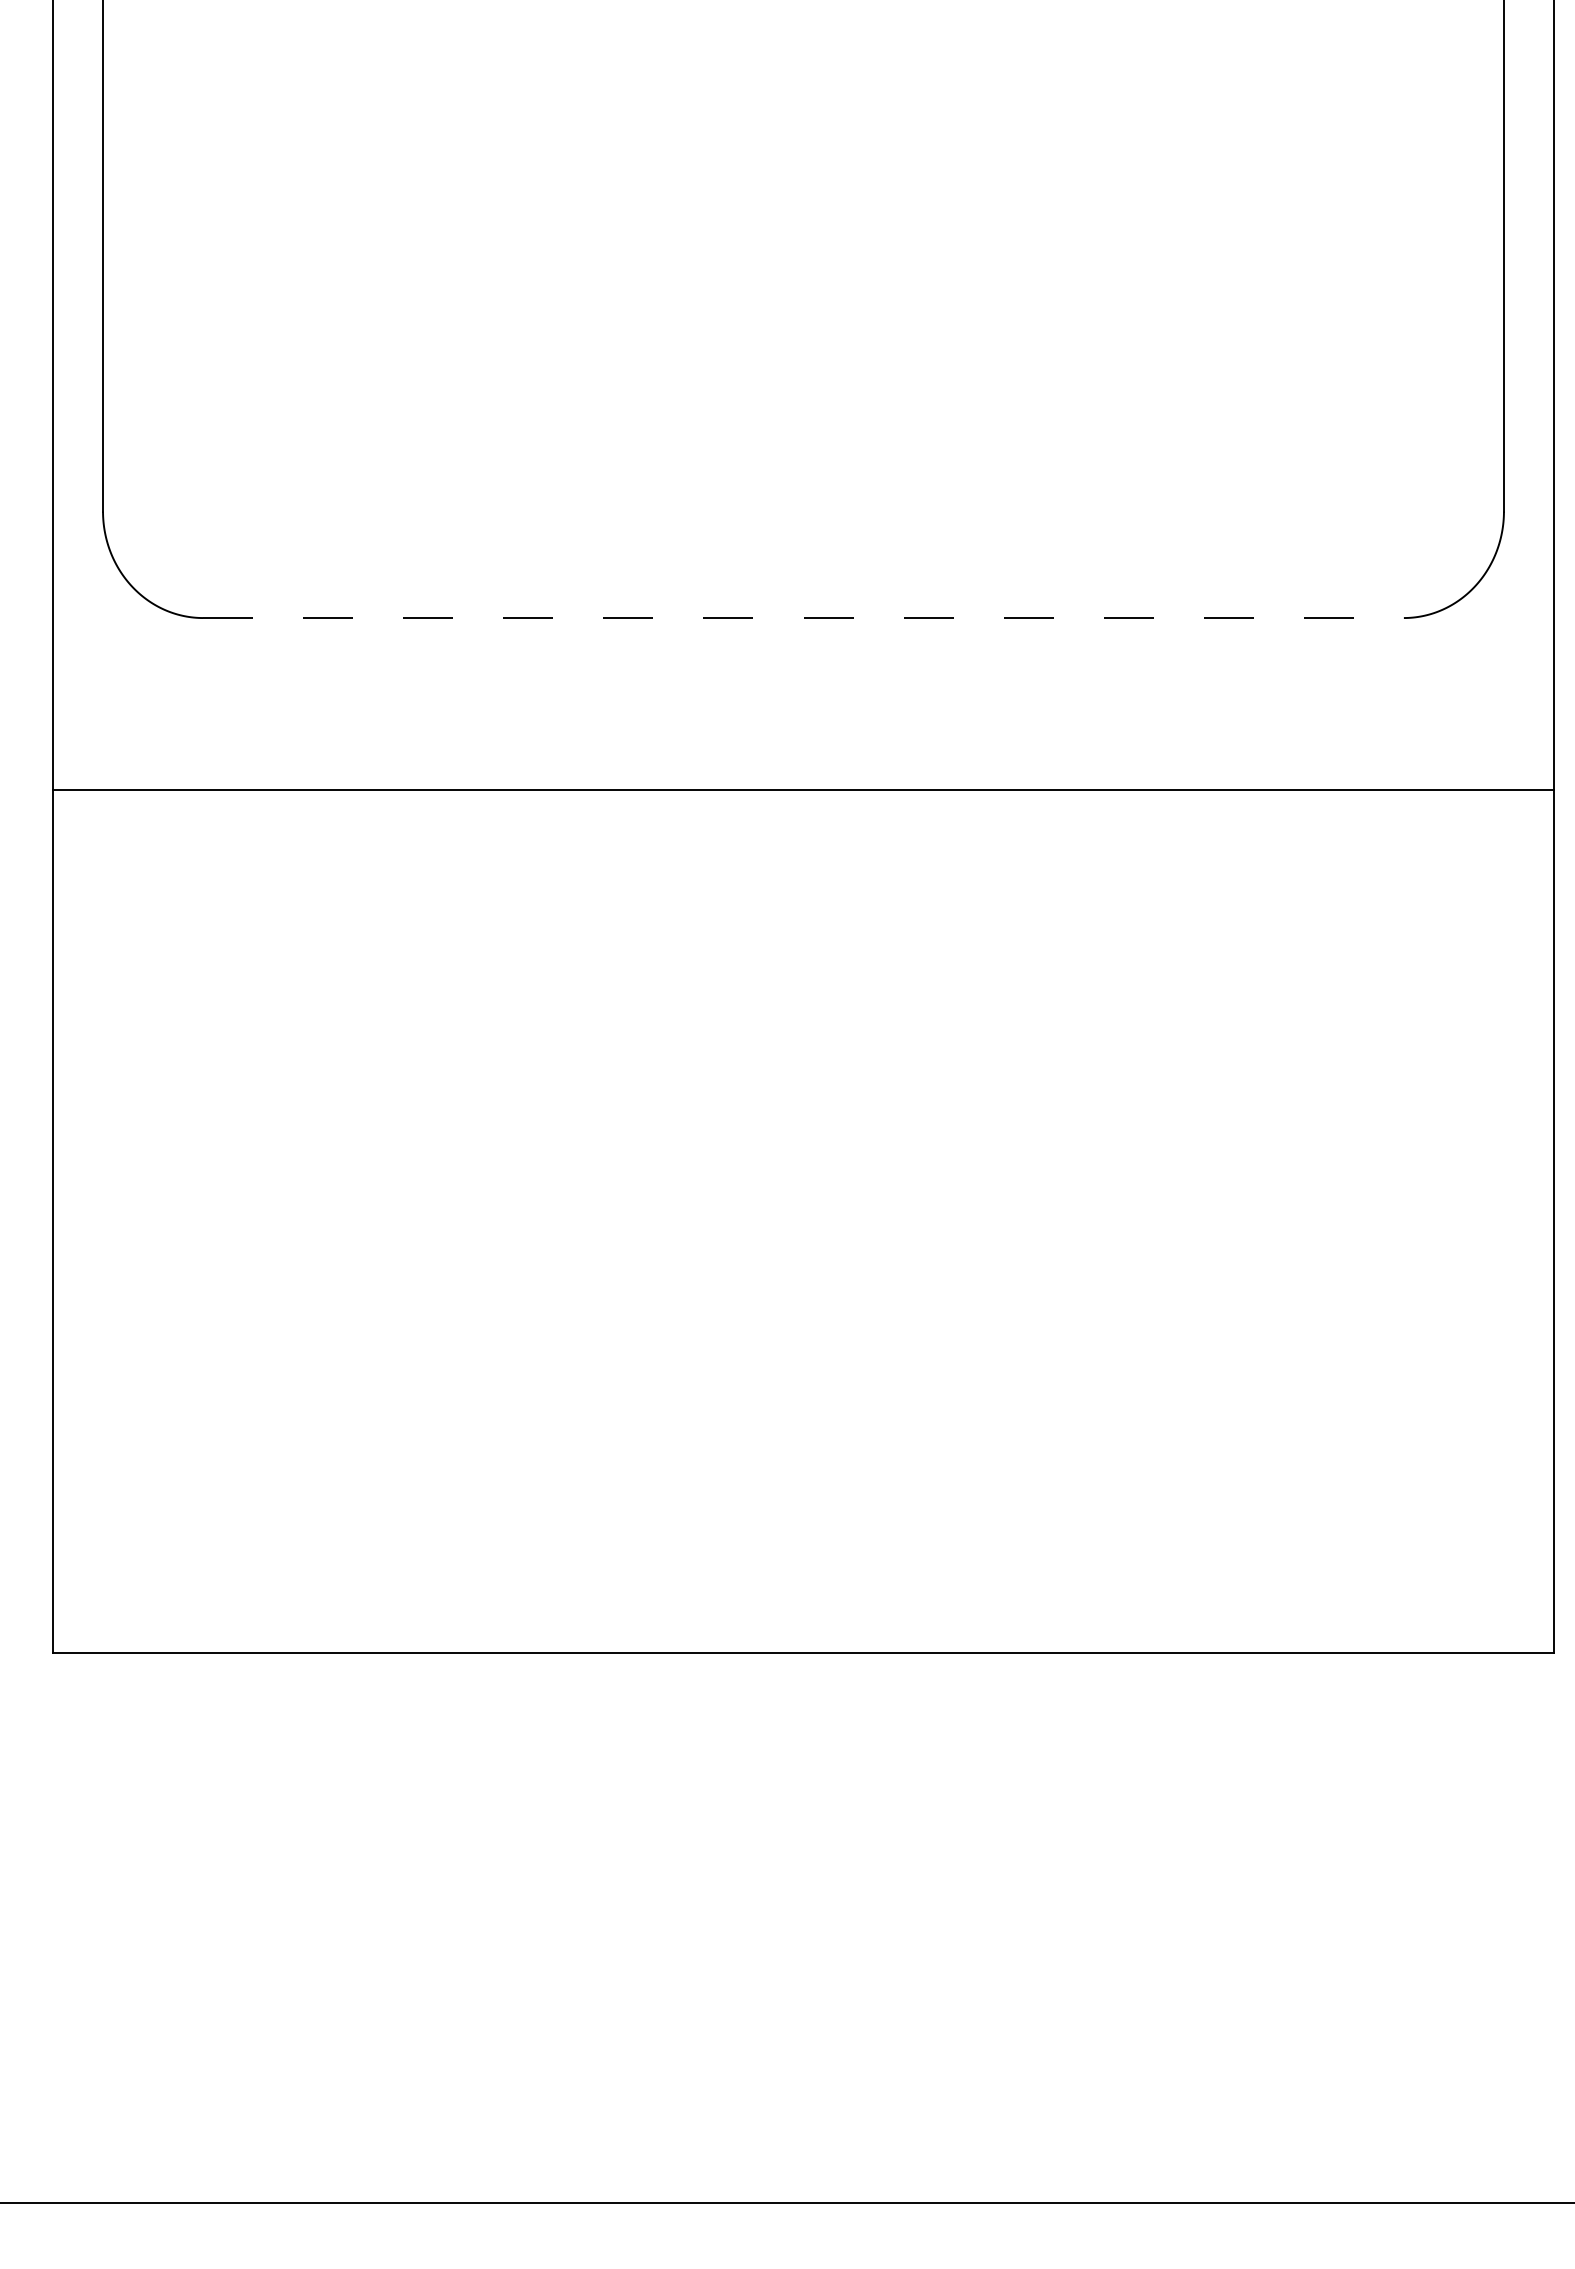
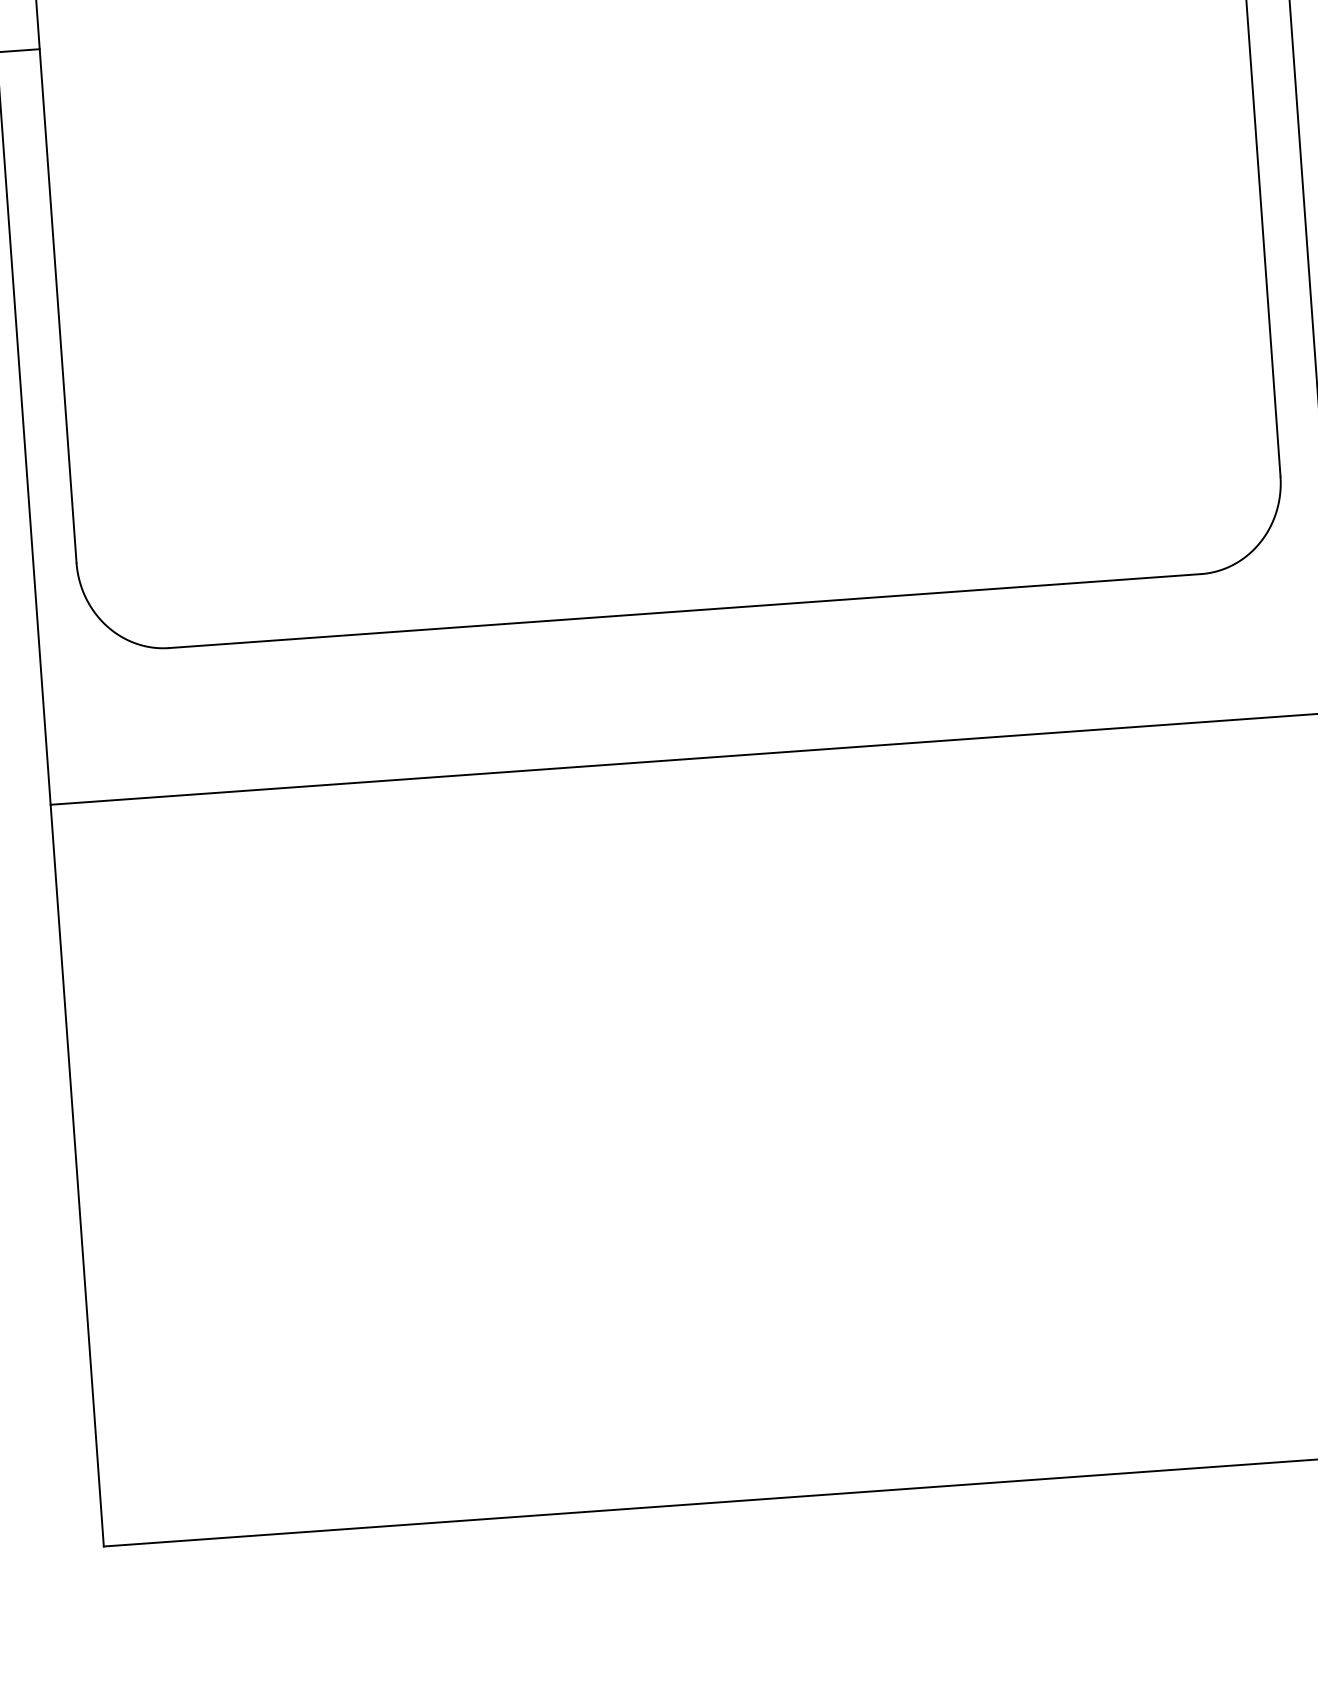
line: (803, 618) -> (685, 611), dashed -> solid

